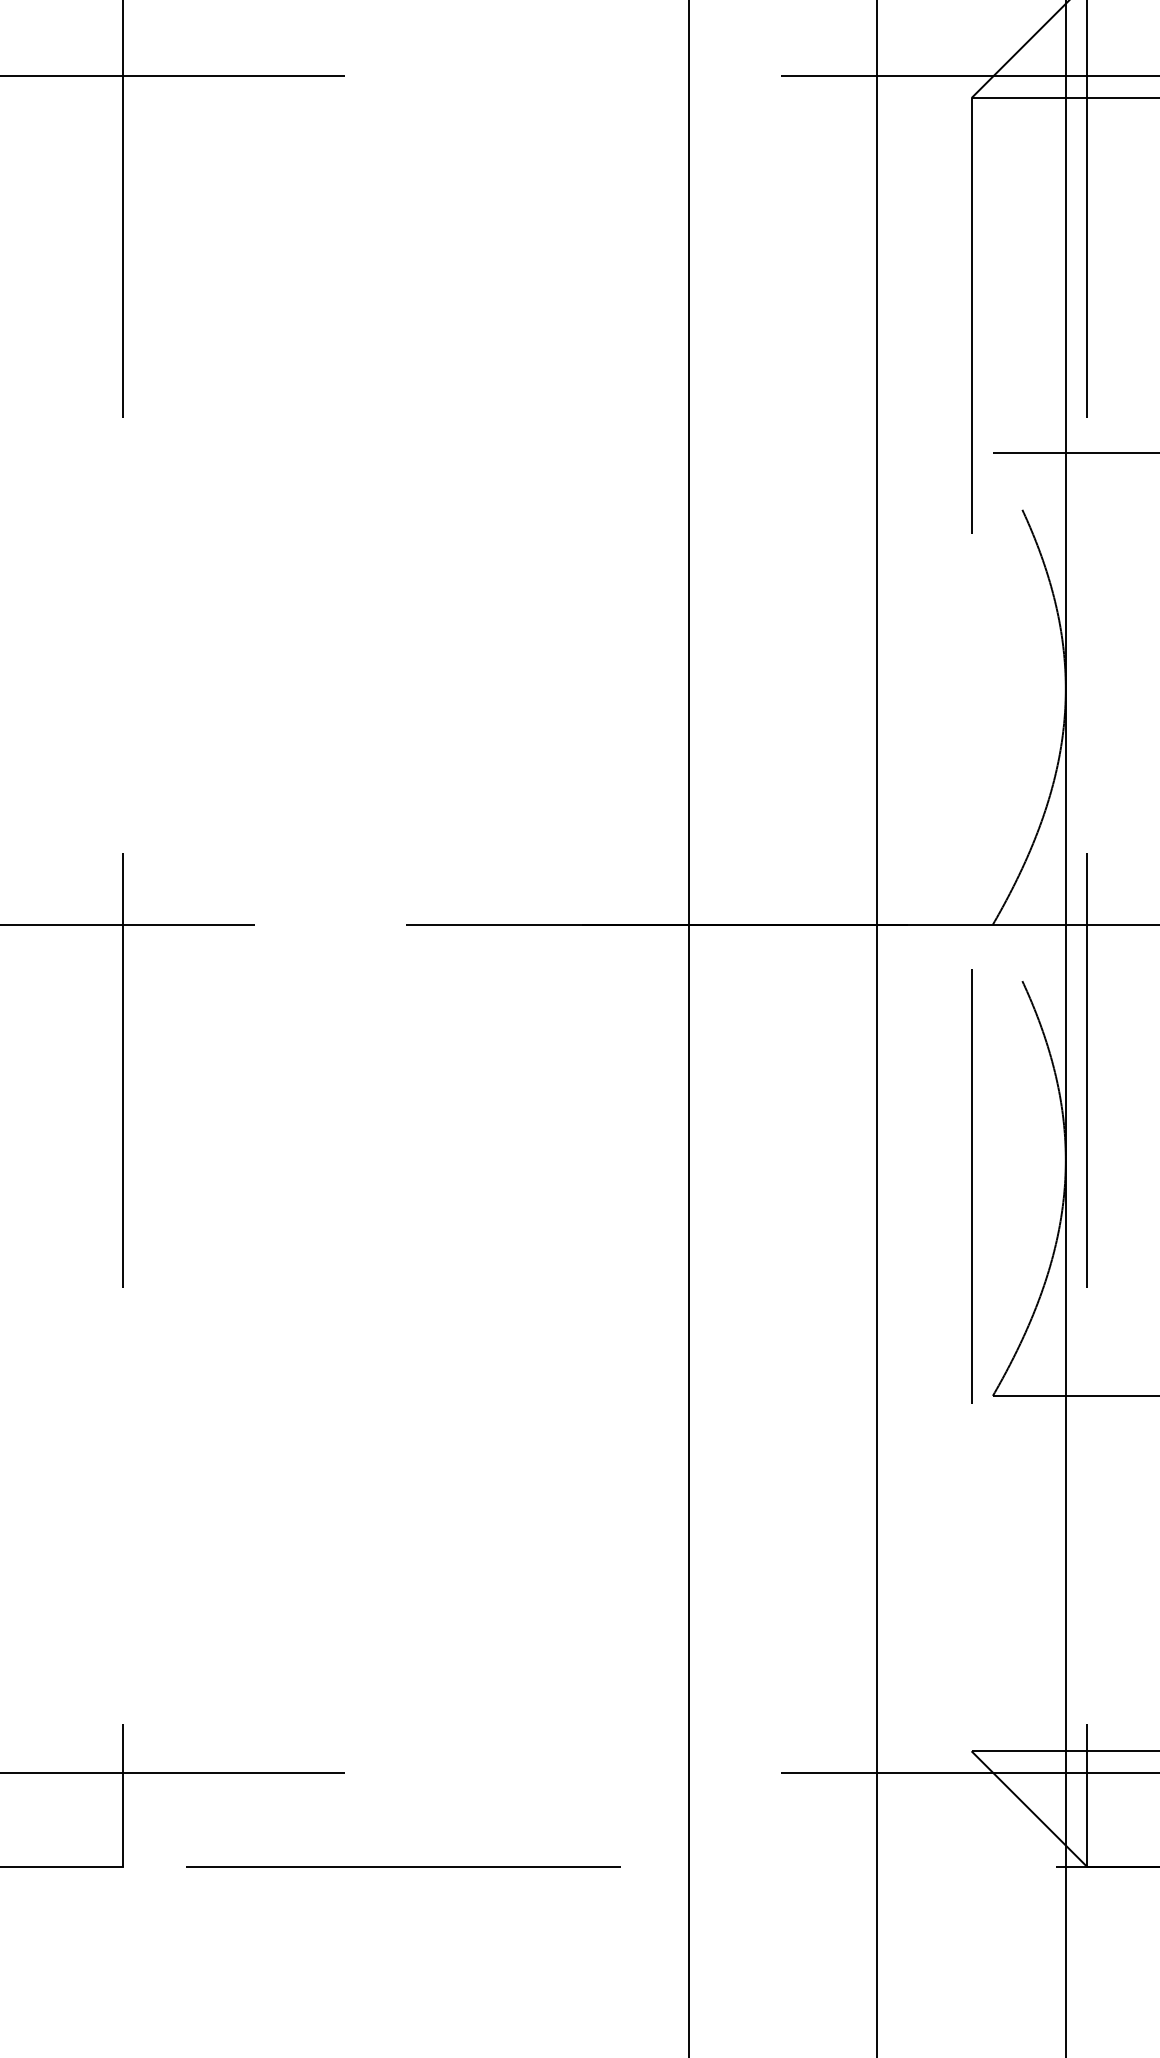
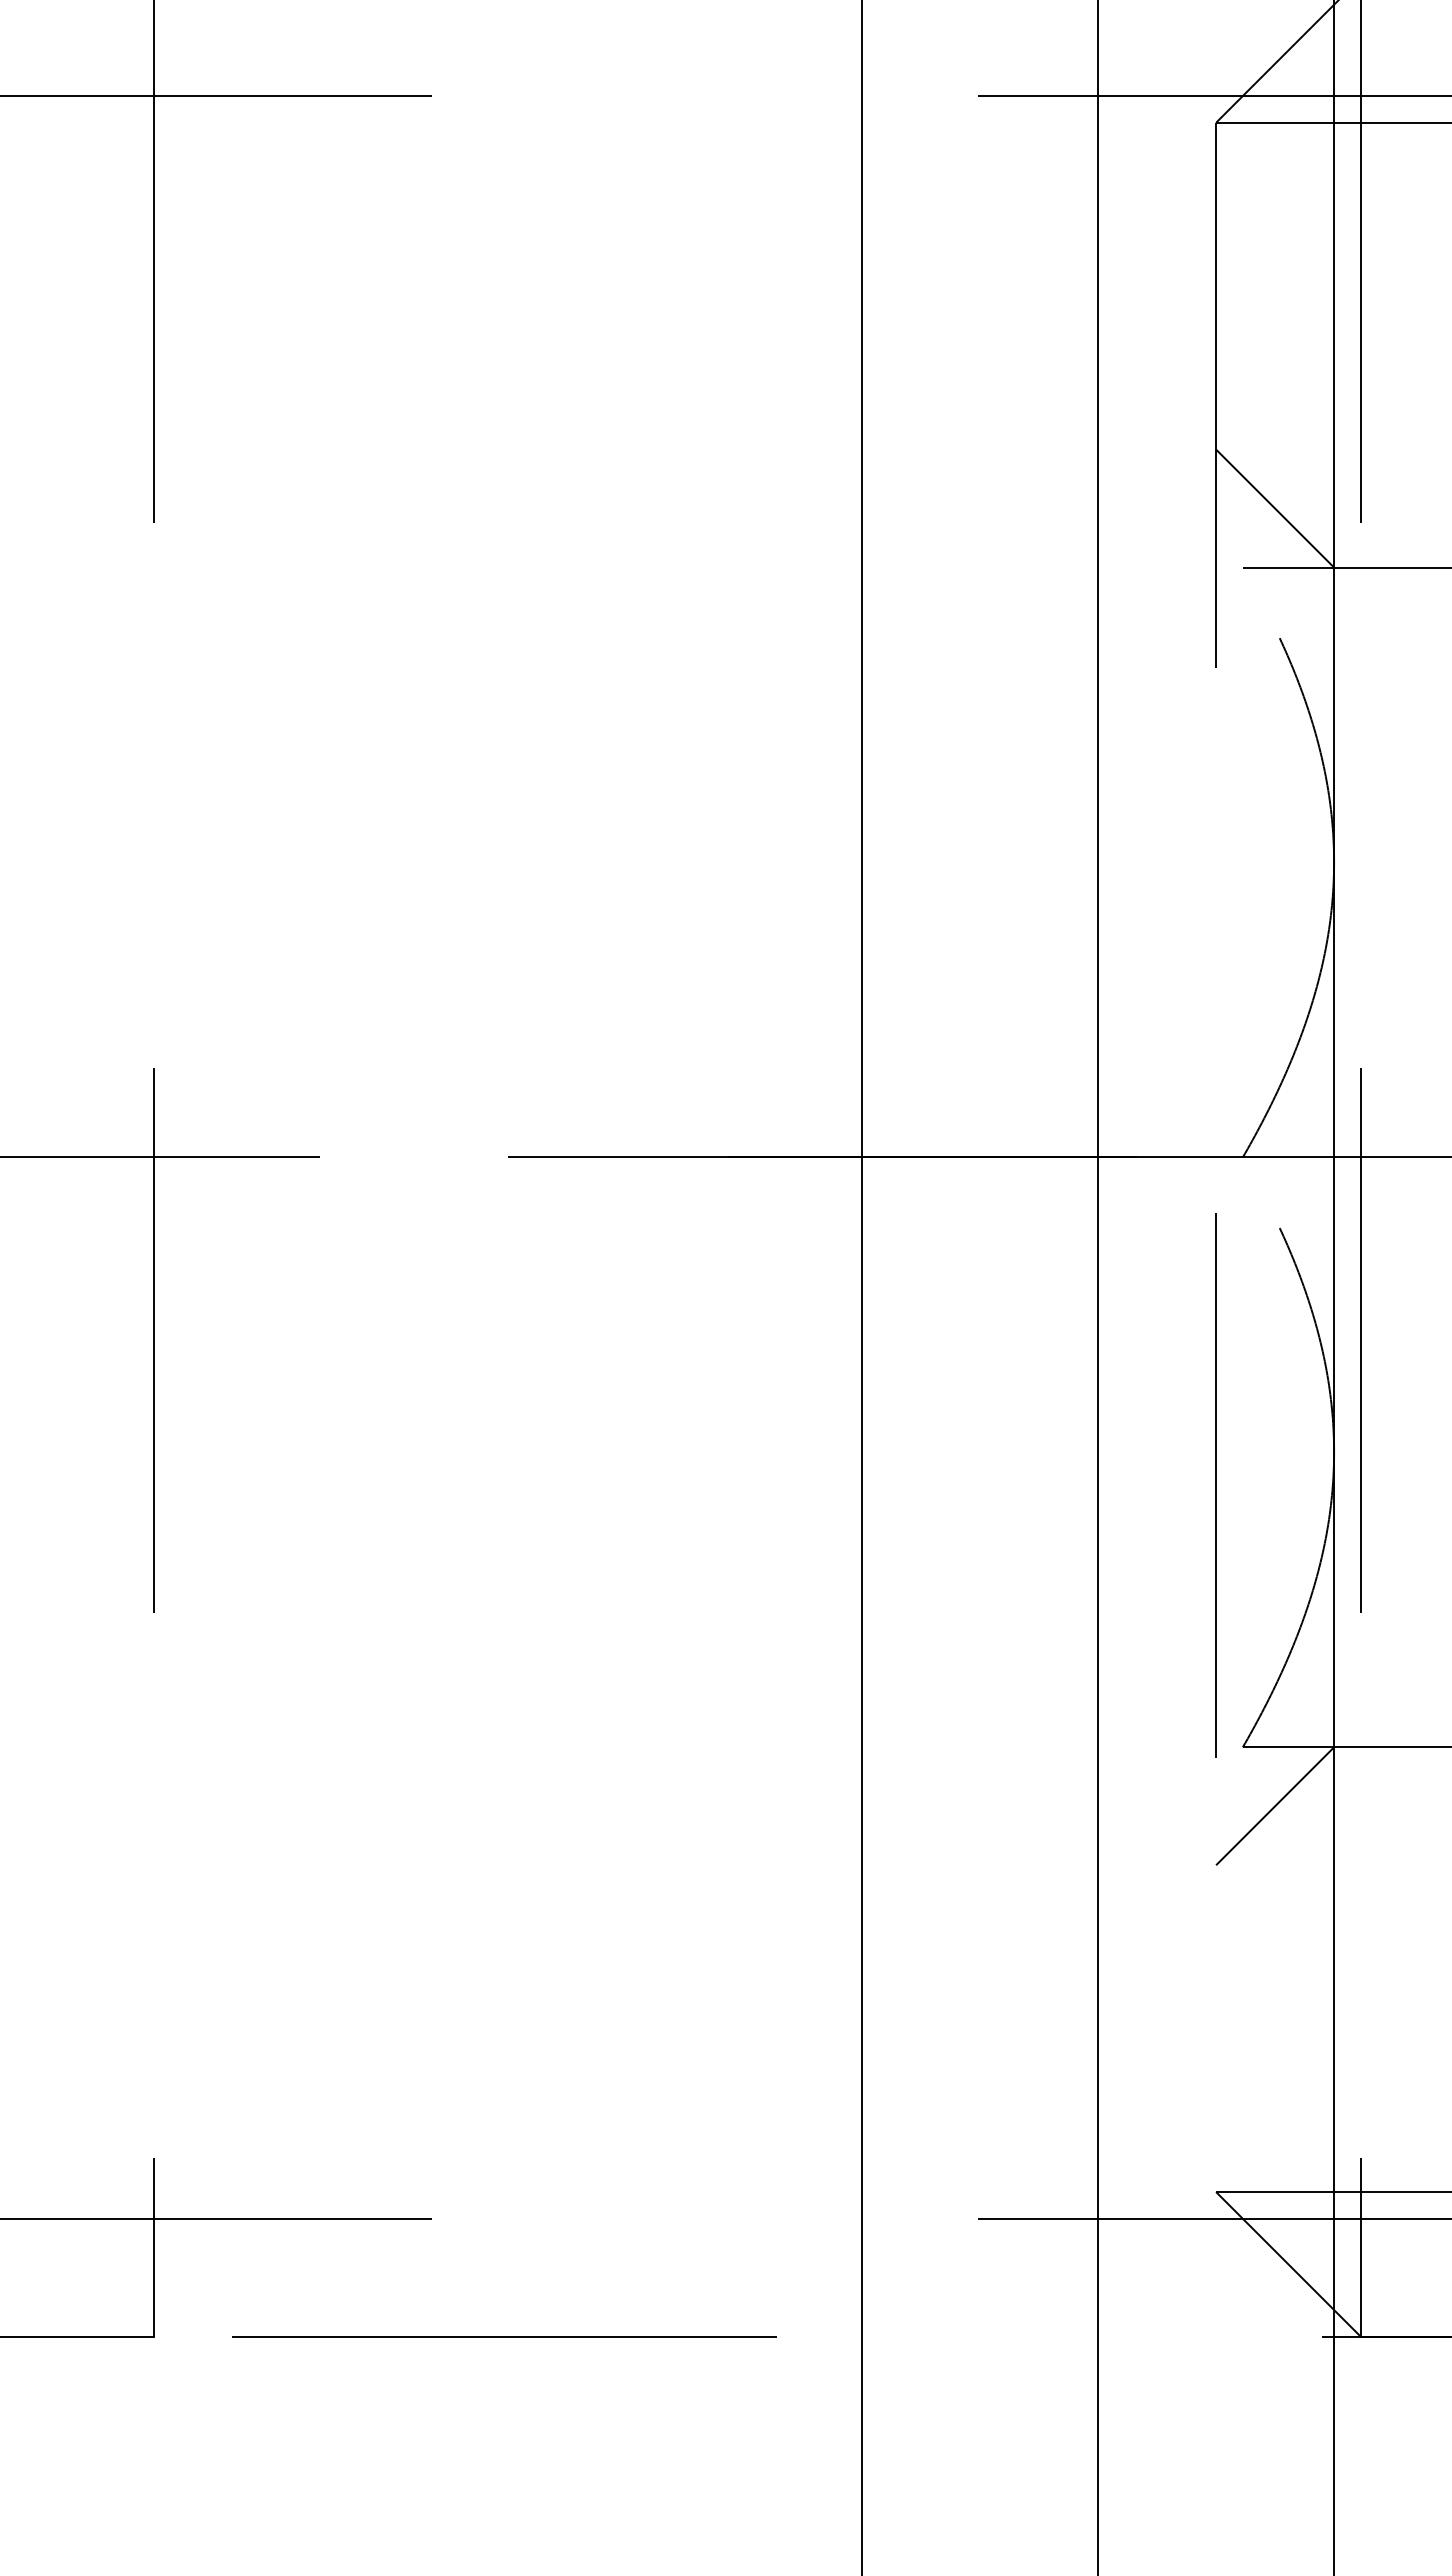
line: (1018, 406) -> (1275, 508), added
line: (1018, 1443) -> (1275, 1806), added

